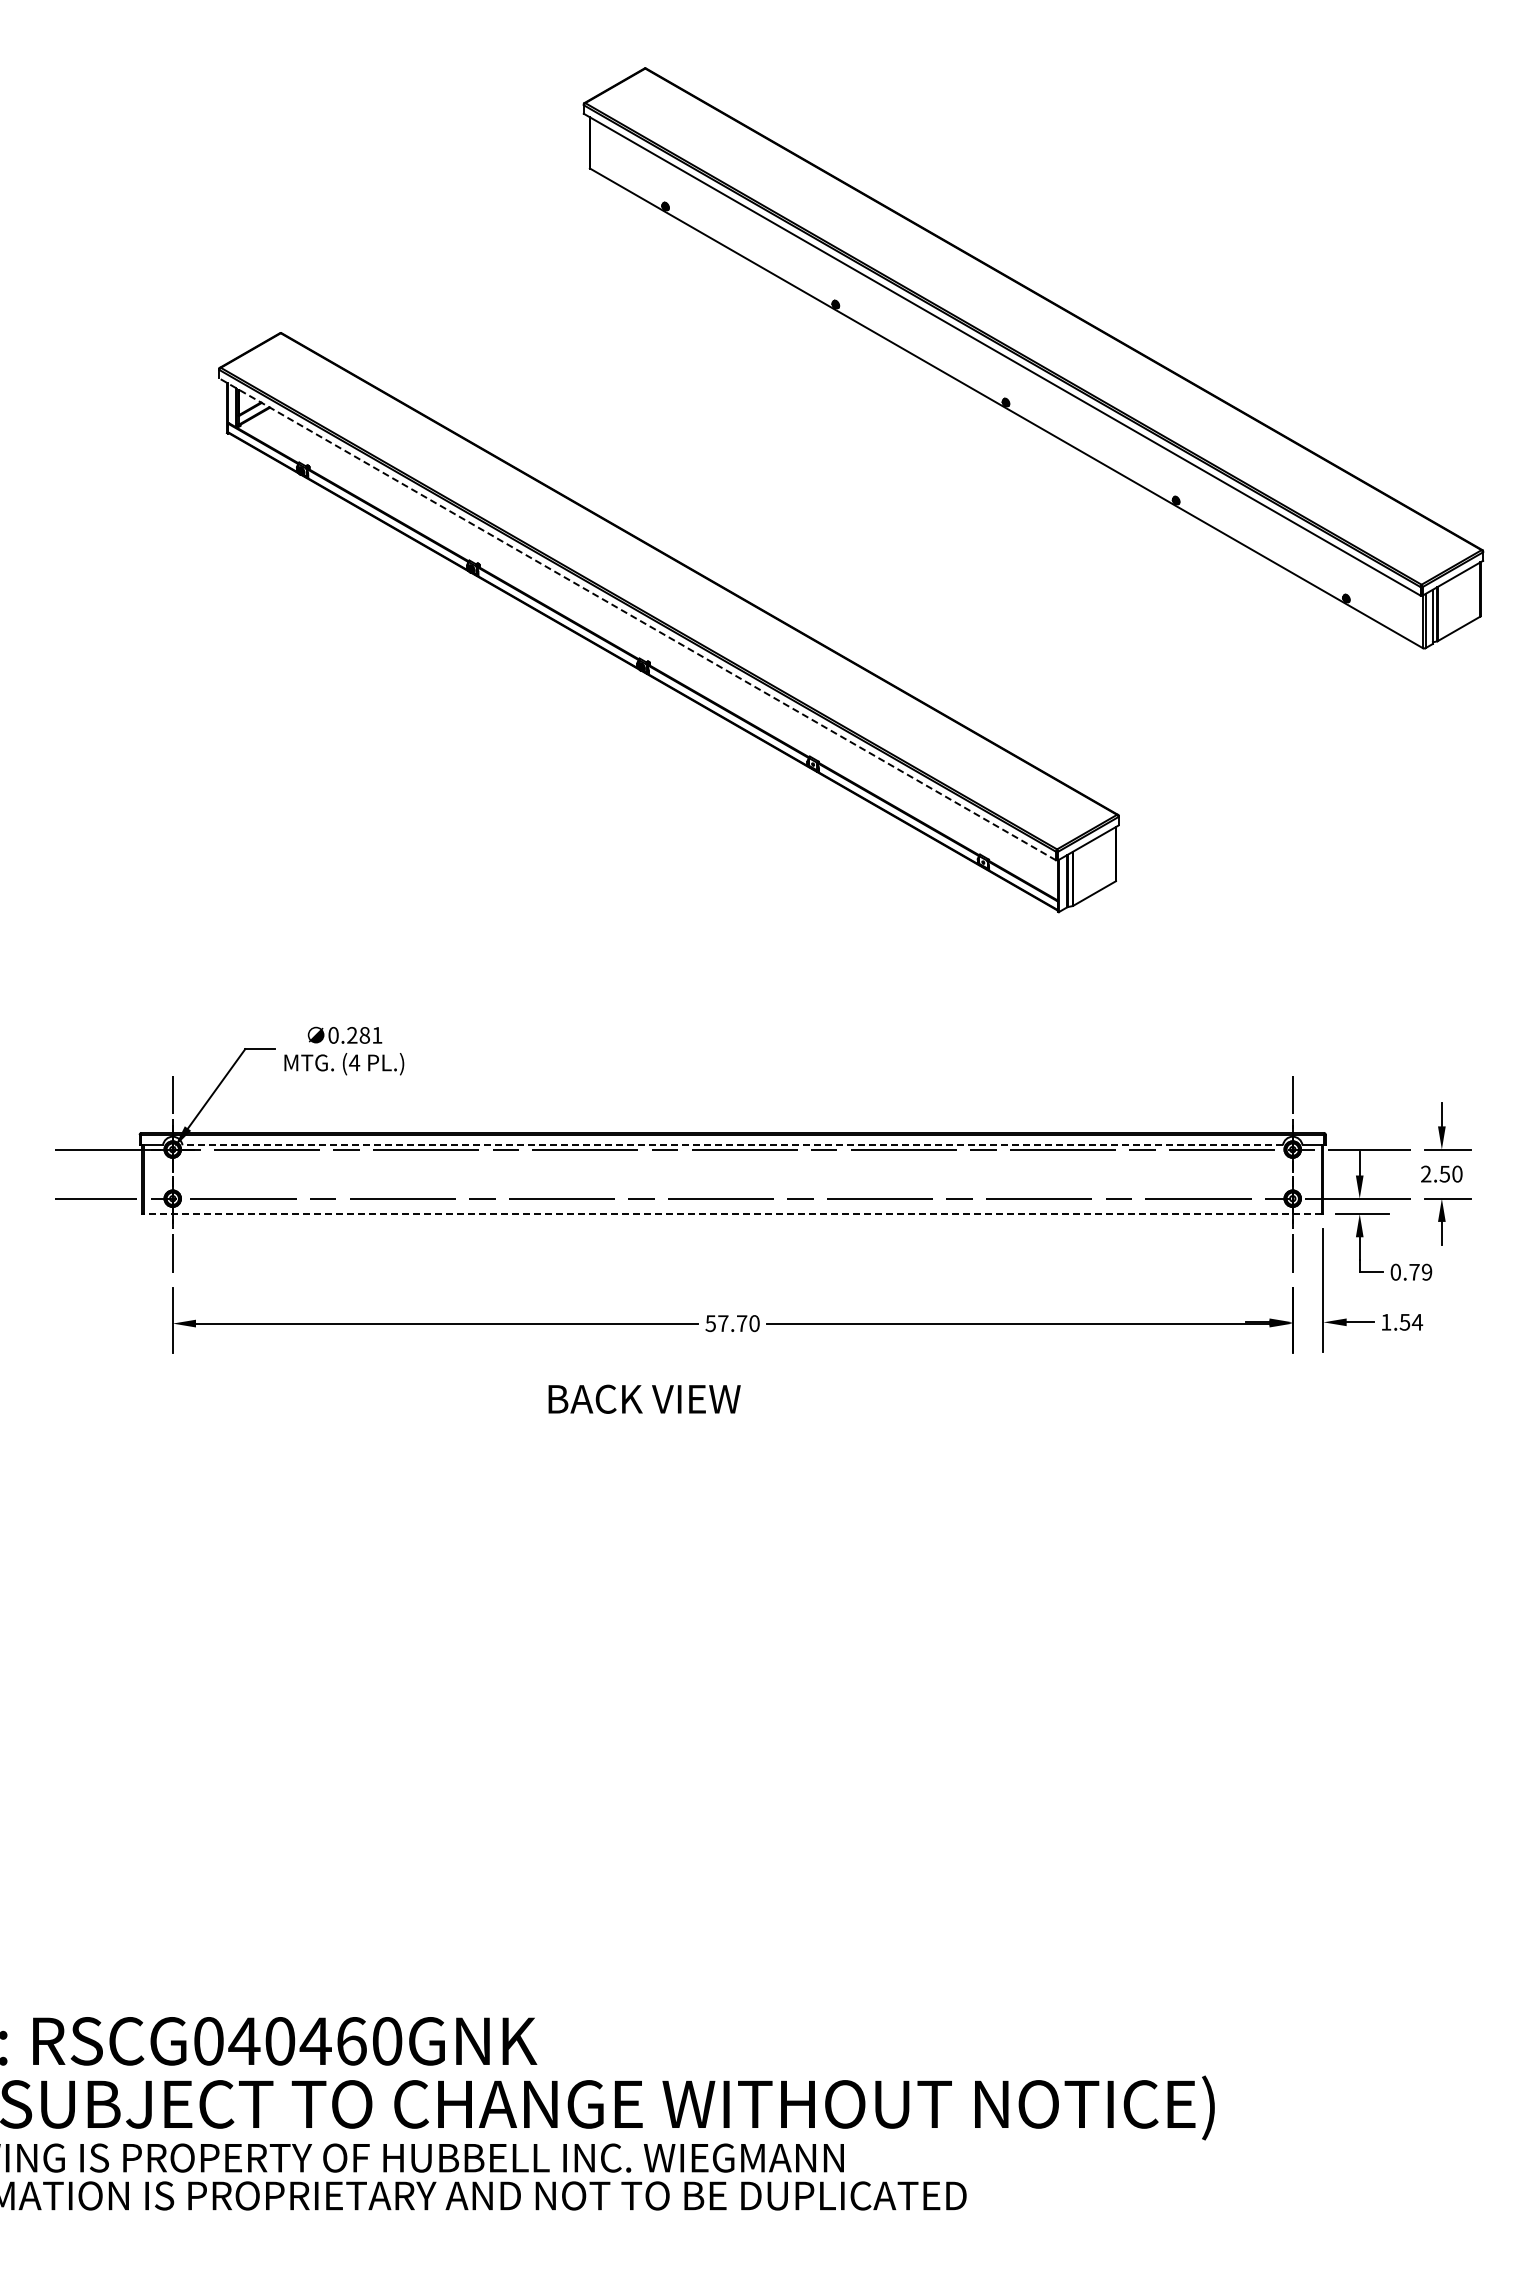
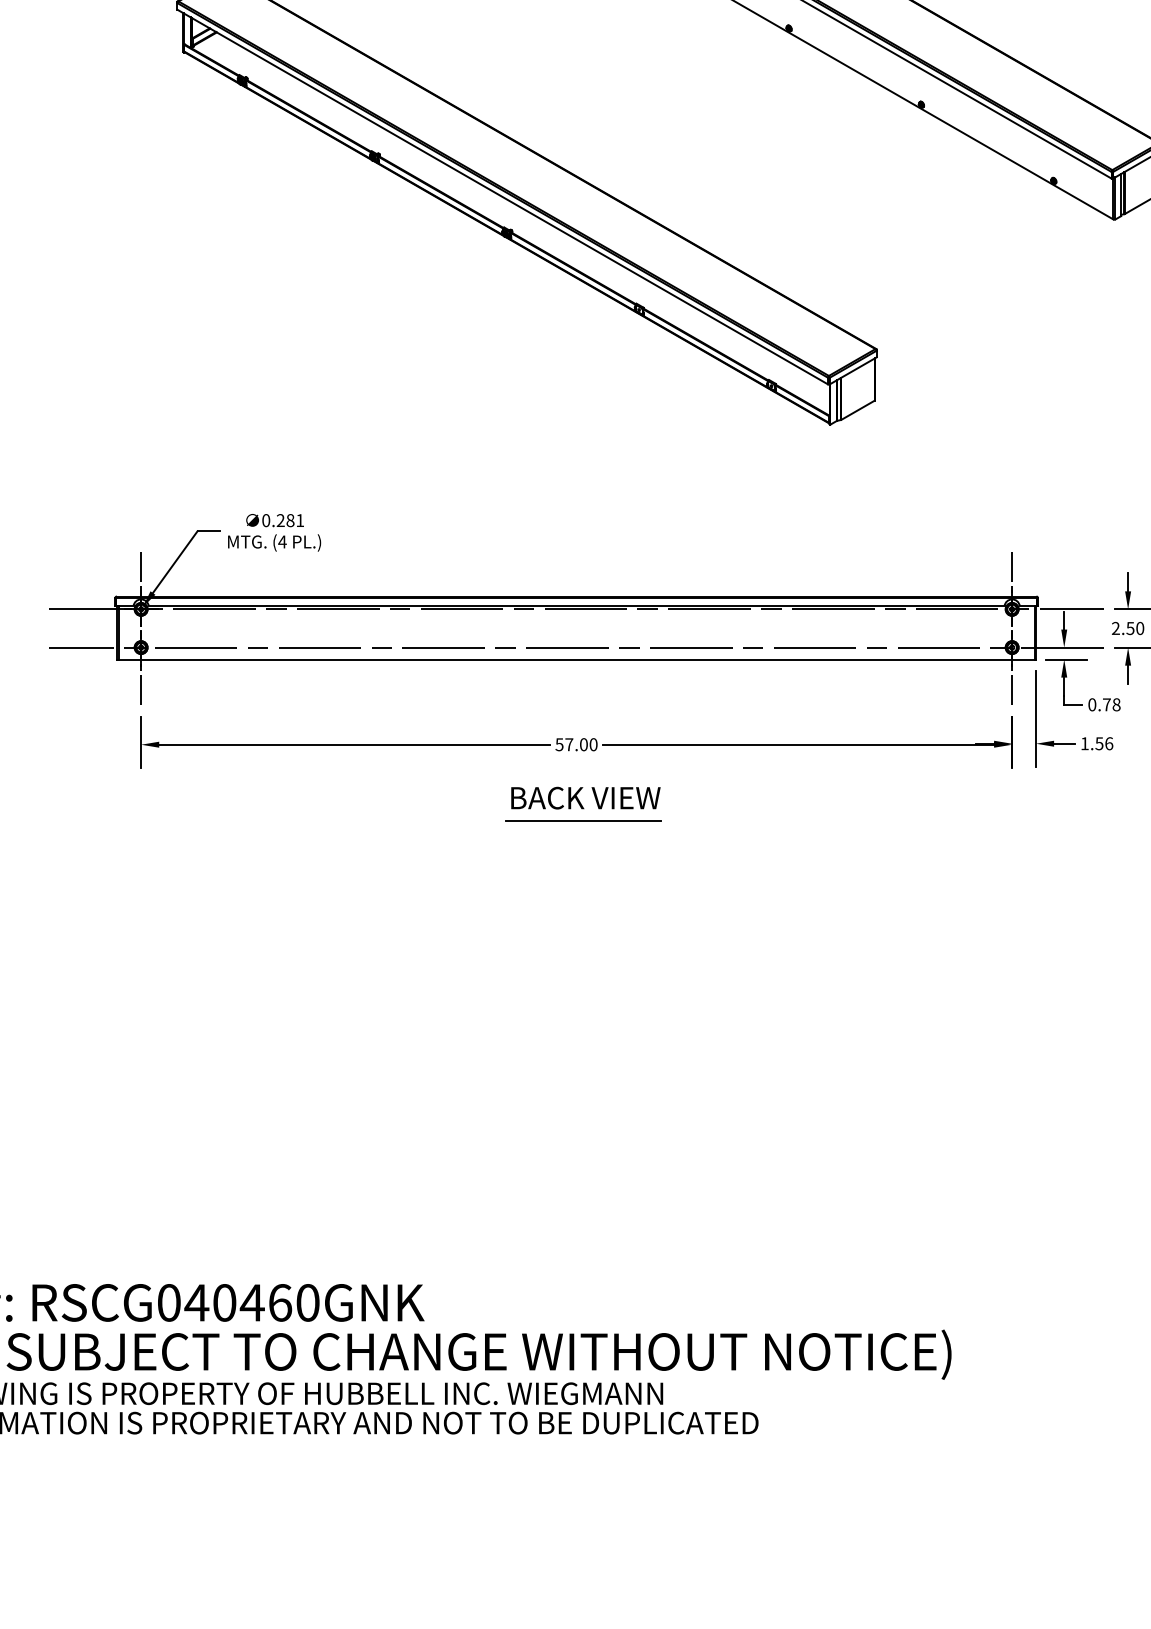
line: (637, 619) -> (502, 197), dashed -> solid
line: (732, 1145) -> (576, 606), dashed -> solid
line: (732, 1214) -> (576, 659), dashed -> solid
text: (1427, 1271) -> (1116, 704), 0.79 -> 0.78
text: (1417, 1321) -> (1109, 743), 1.54 -> 1.56
text: (742, 1323) -> (584, 744), 57.70 -> 57.00
text: (644, 1398) -> (585, 797), moved
line: (741, 1421) -> (583, 820), added

